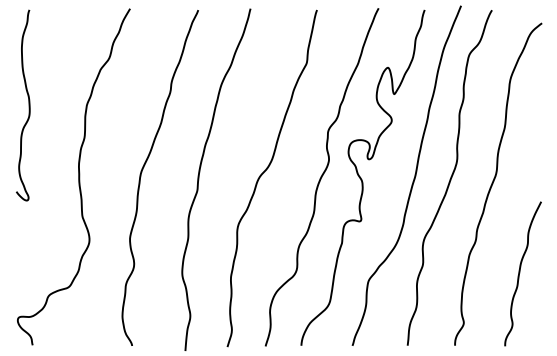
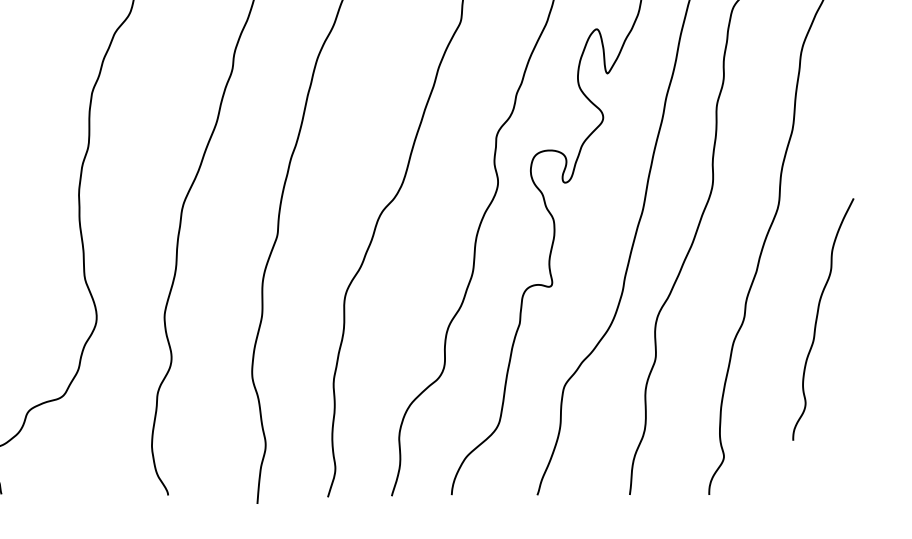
curve: (520, 273) -> (818, 318), moved

